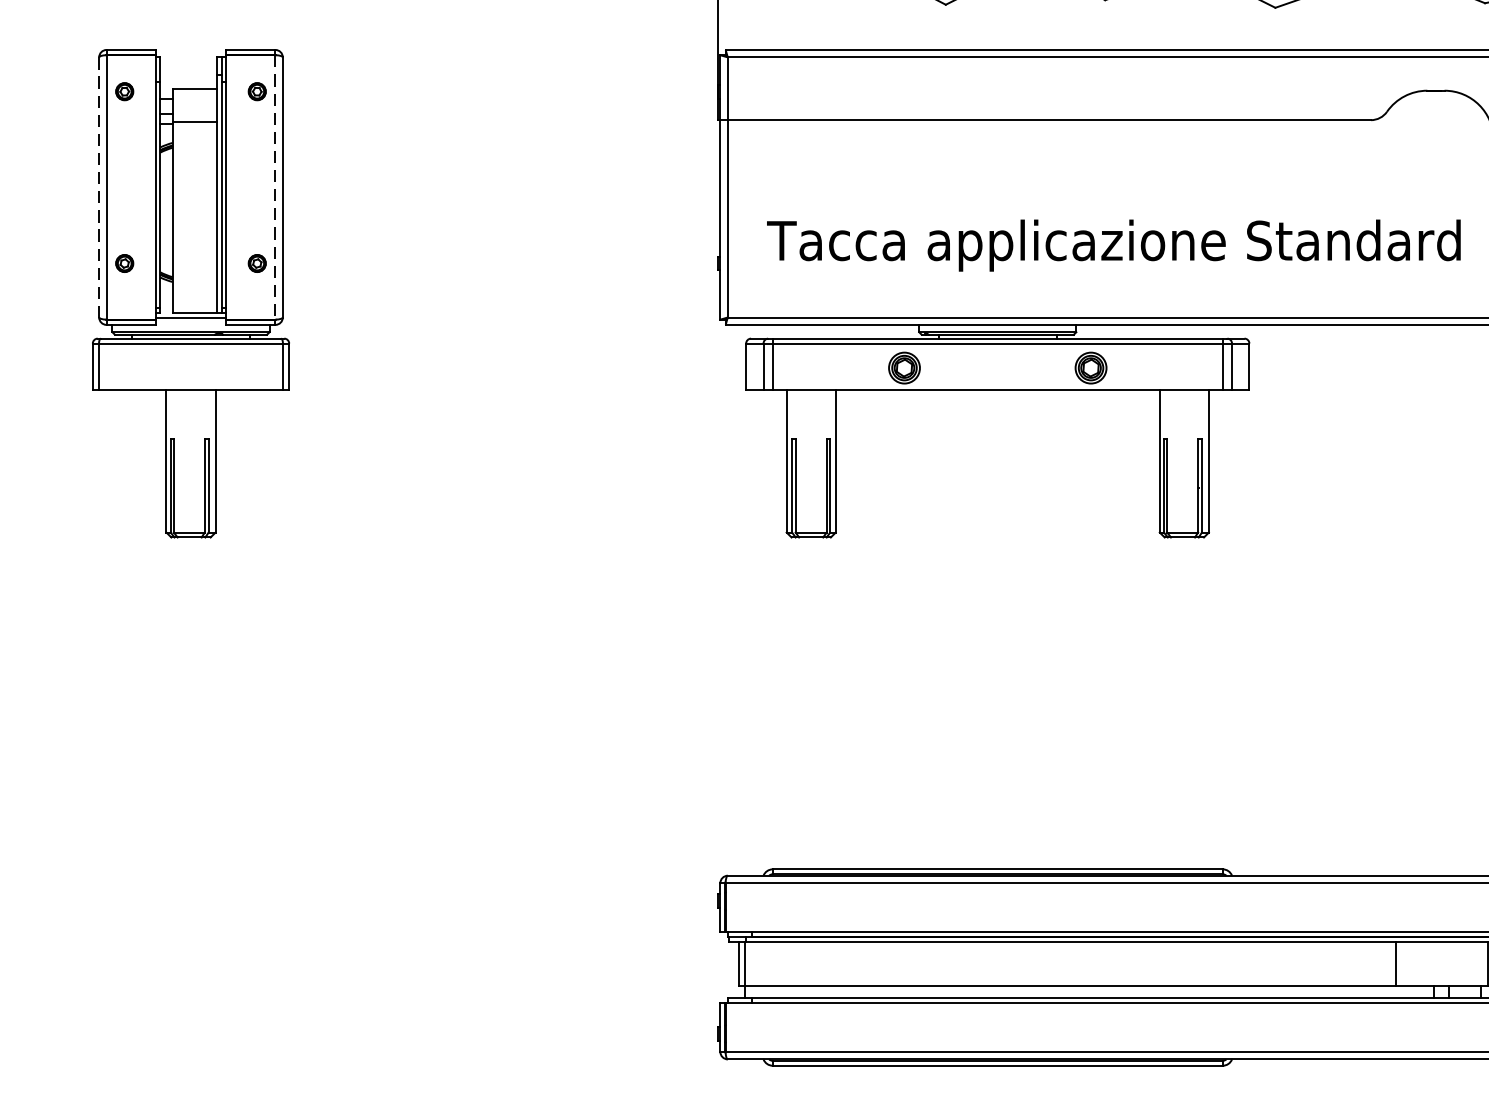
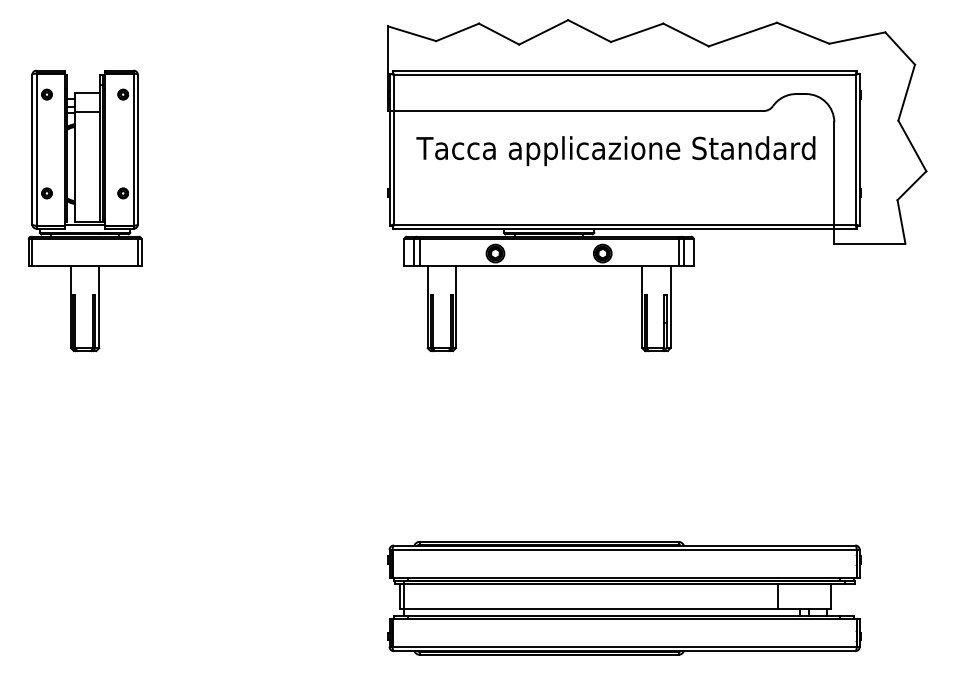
line: (99, 187) -> (32, 149), dashed -> solid
line: (275, 188) -> (133, 150), dashed -> solid
text: (1113, 246) -> (615, 151), moved

